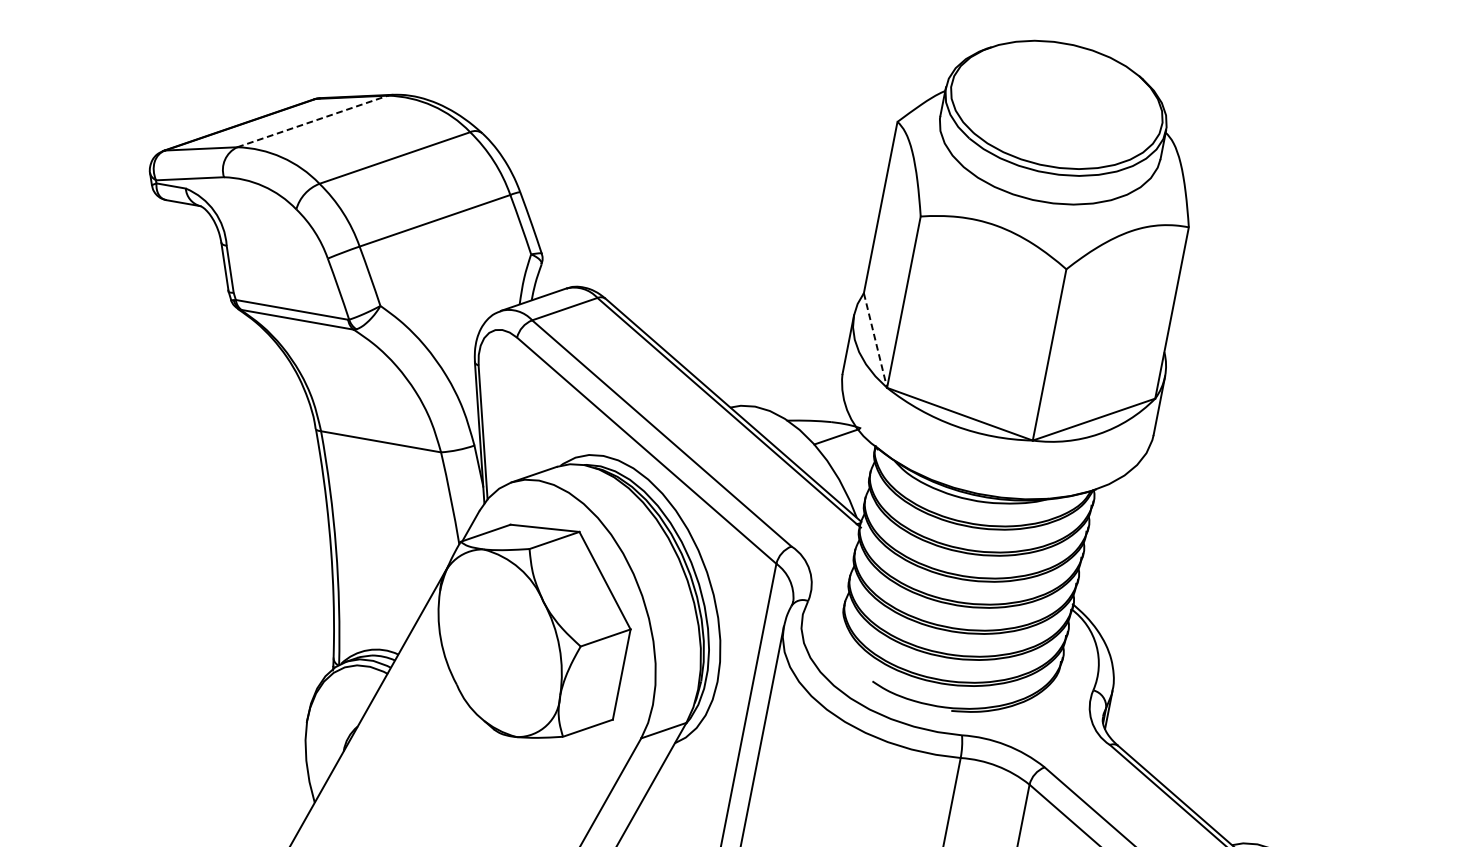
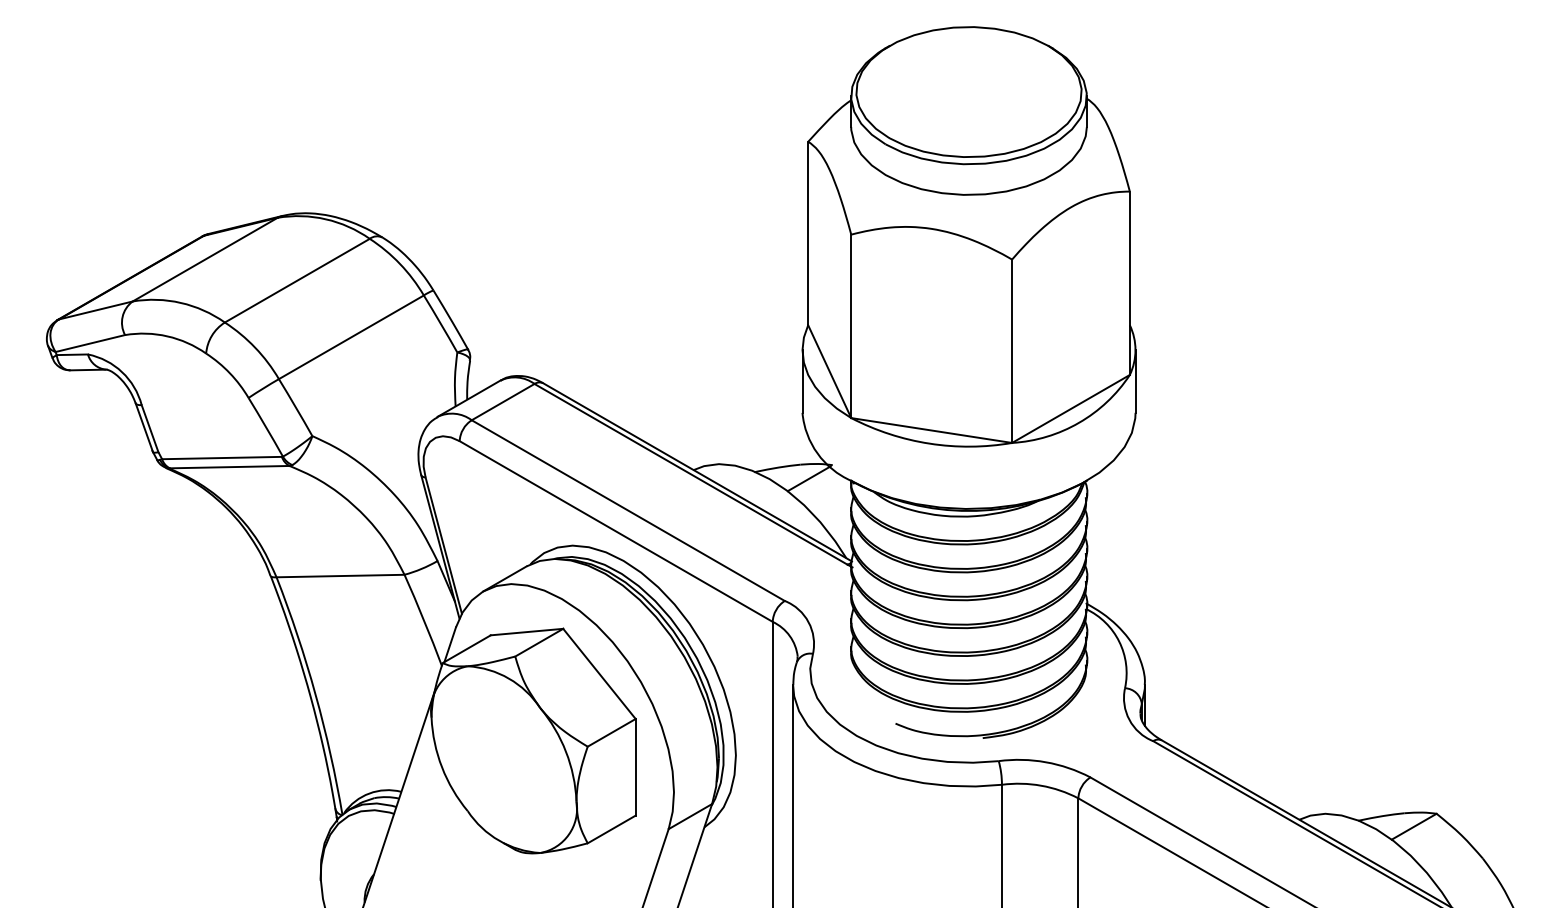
line: (312, 121) -> (205, 259), dashed -> solid
line: (875, 341) -> (829, 372), dashed -> solid

